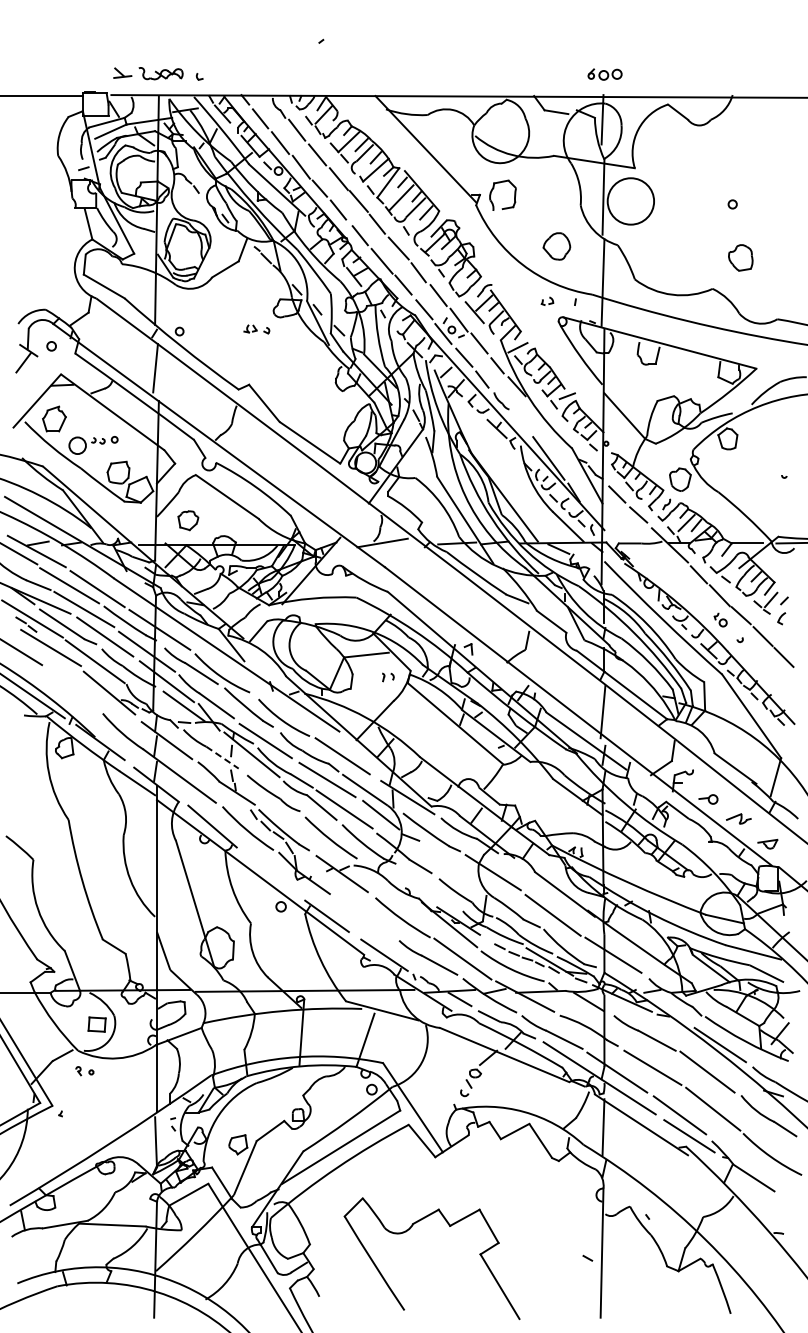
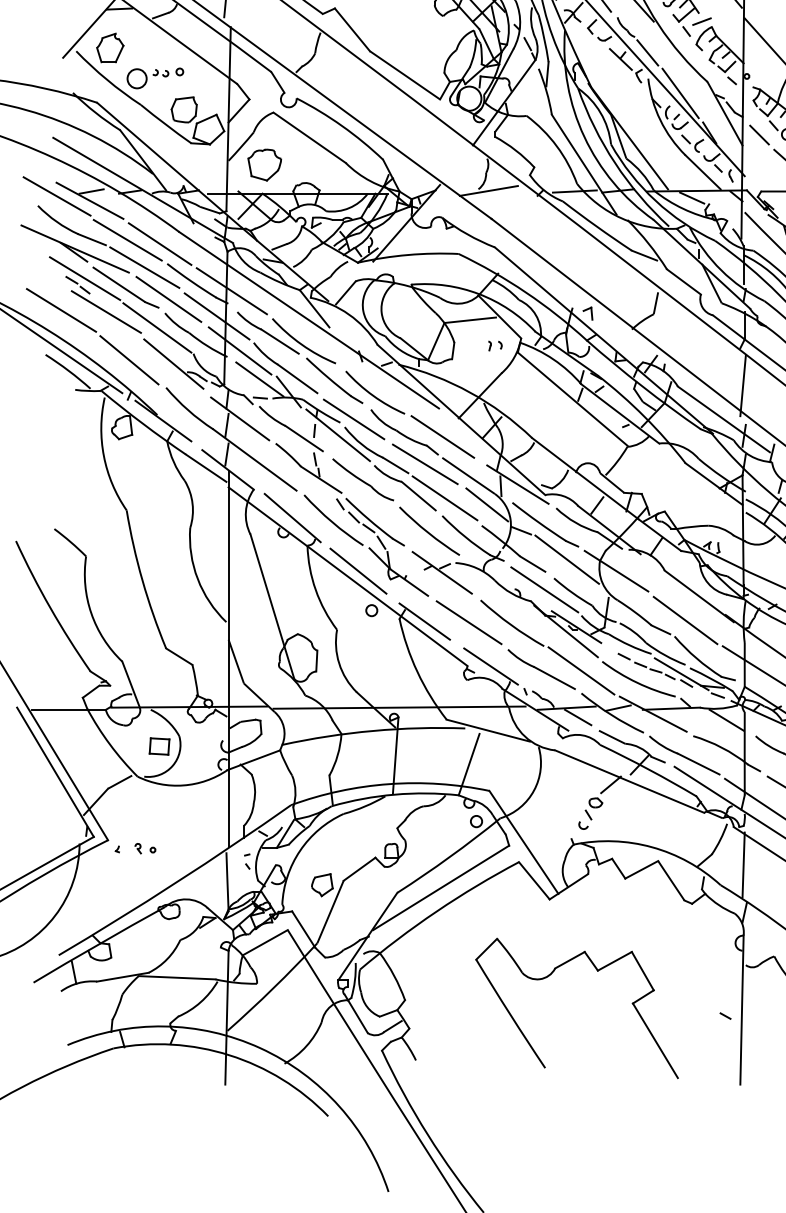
line: (520, 423) -> (647, 53), added
part: (188, 520) -> (264, 165), size x1.43
line: (70, 689) -> (128, 359), added
line: (222, 757) -> (304, 438), dashed -> solid
line: (450, 862) -> (567, 559), added
line: (269, 872) -> (358, 571), added
line: (431, 888) -> (545, 589), added
line: (365, 916) -> (469, 621), added
part: (84, 1071) -> (144, 849), moved
part: (409, 1230) -> (551, 975), moved

